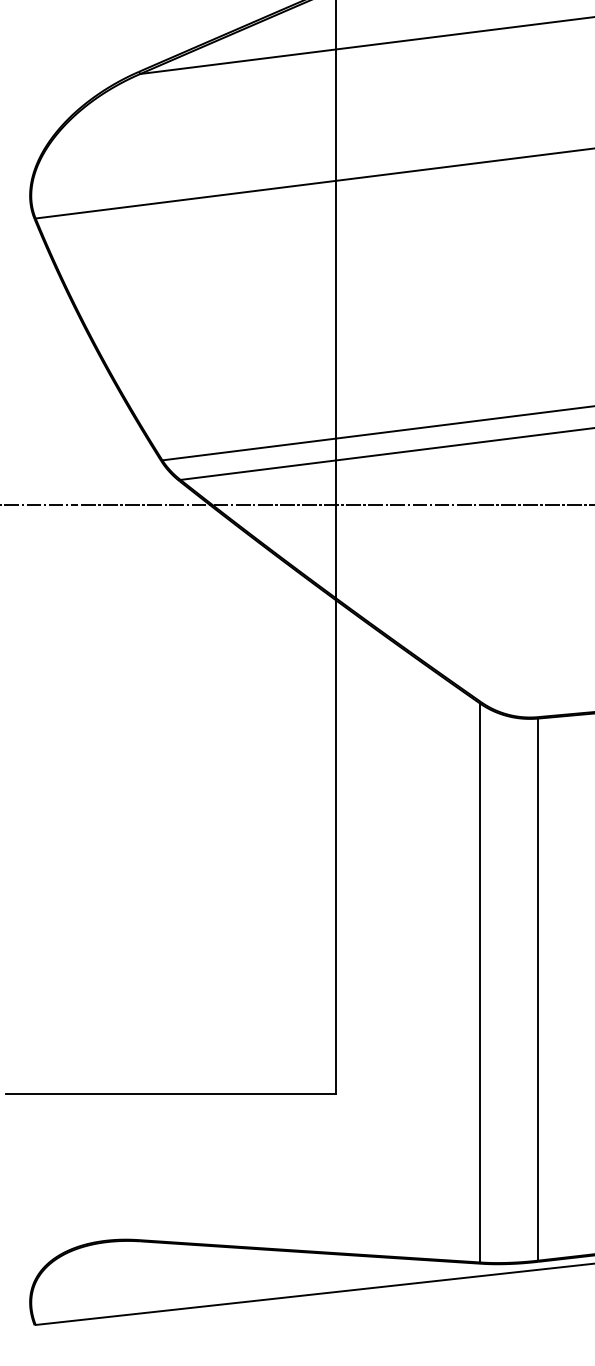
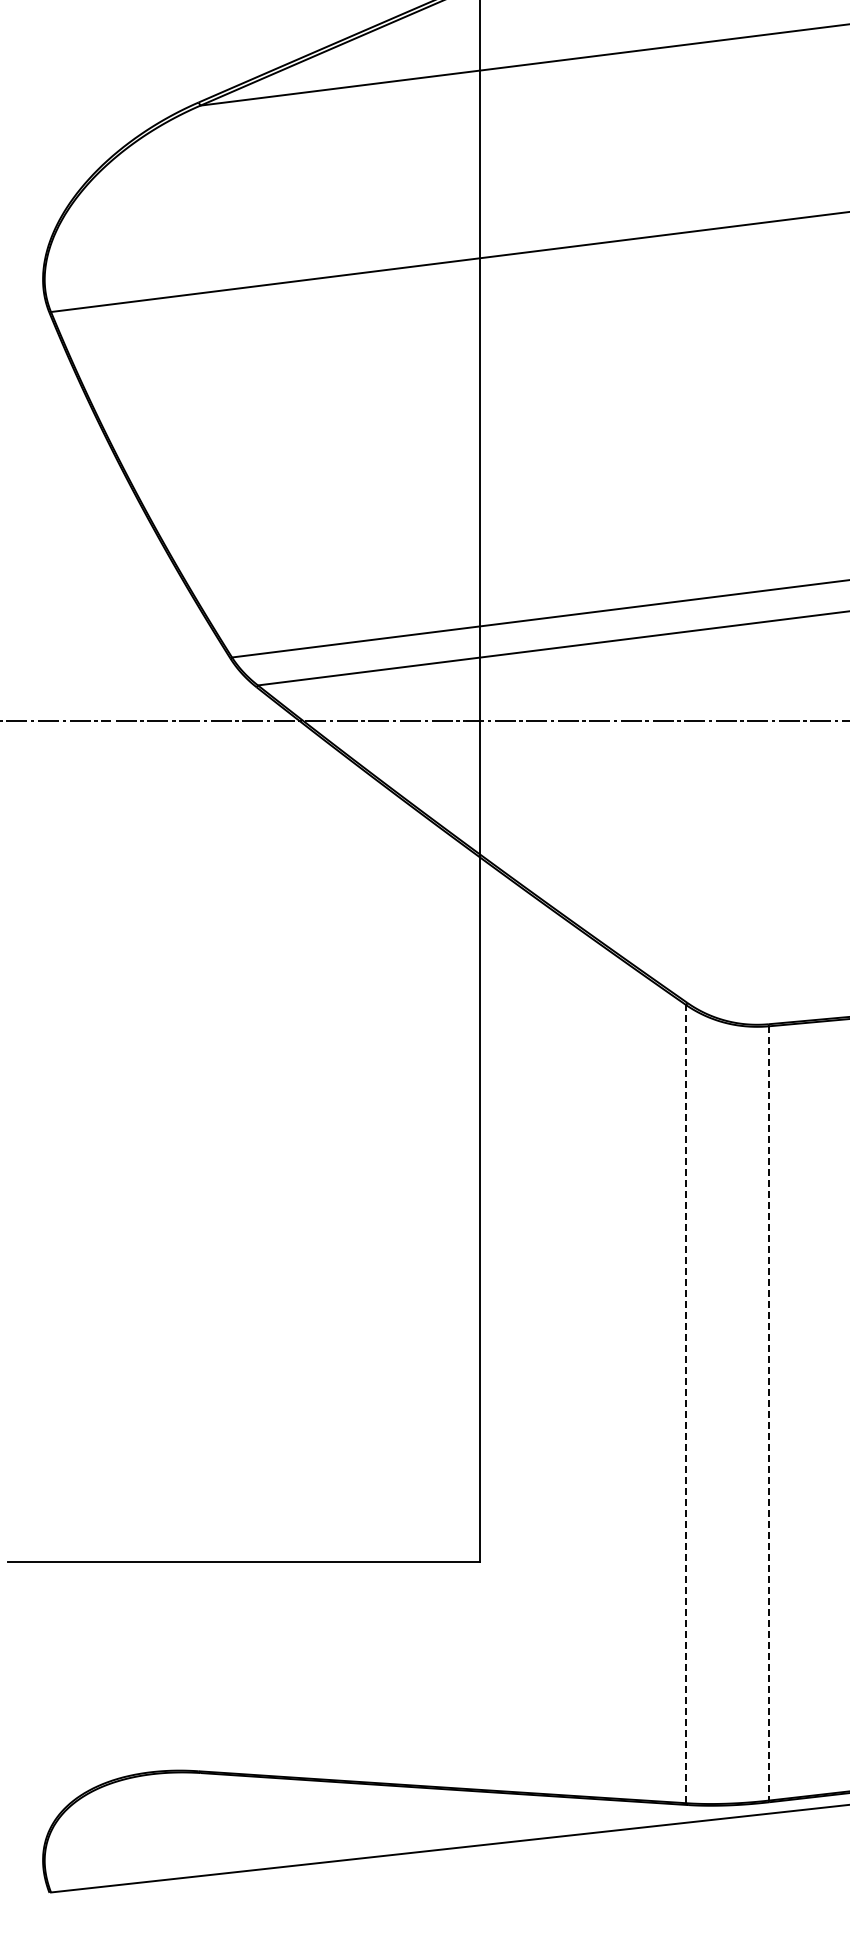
line: (480, 982) -> (686, 1403), solid -> dashed
line: (537, 989) -> (768, 1413), solid -> dashed

